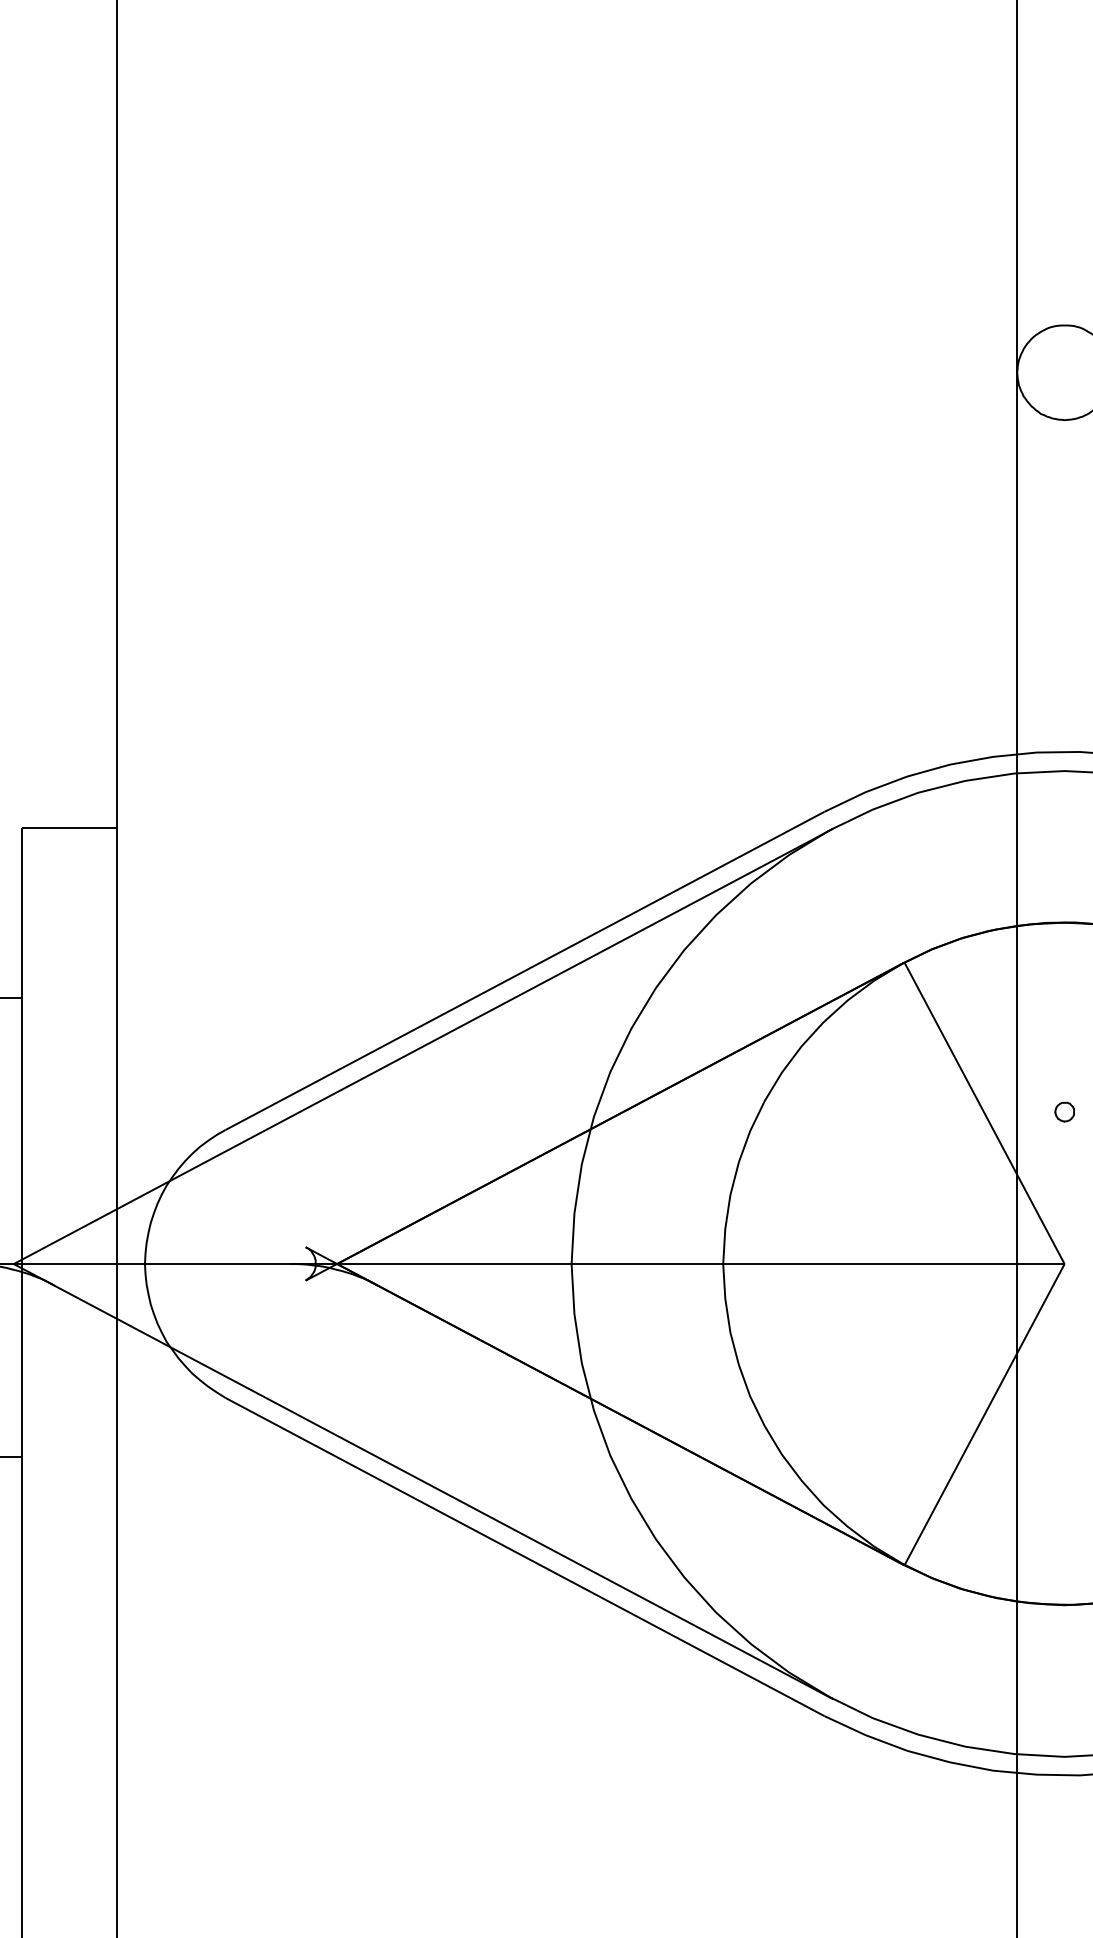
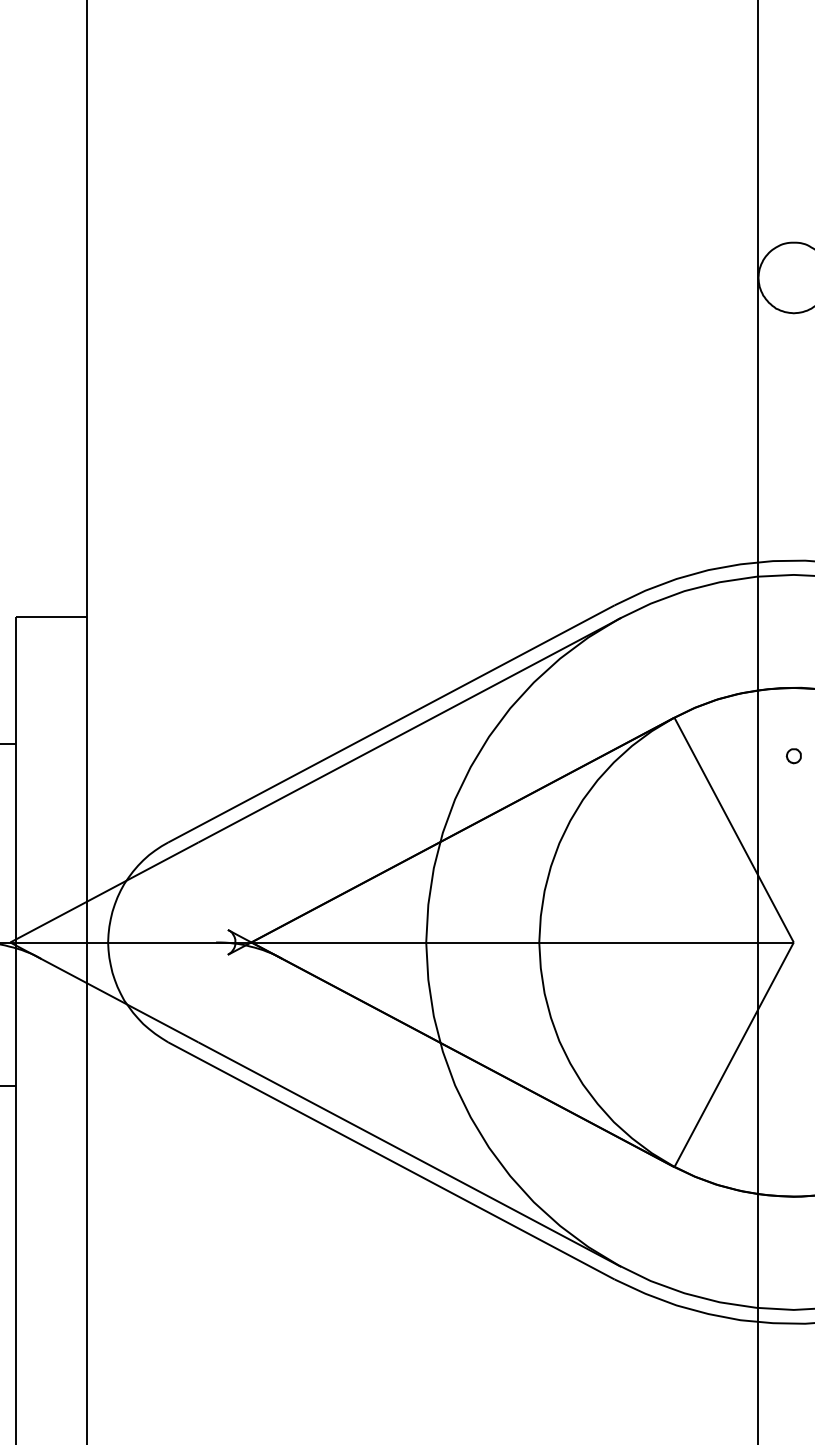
part: (1064, 1112) -> (793, 756), moved

